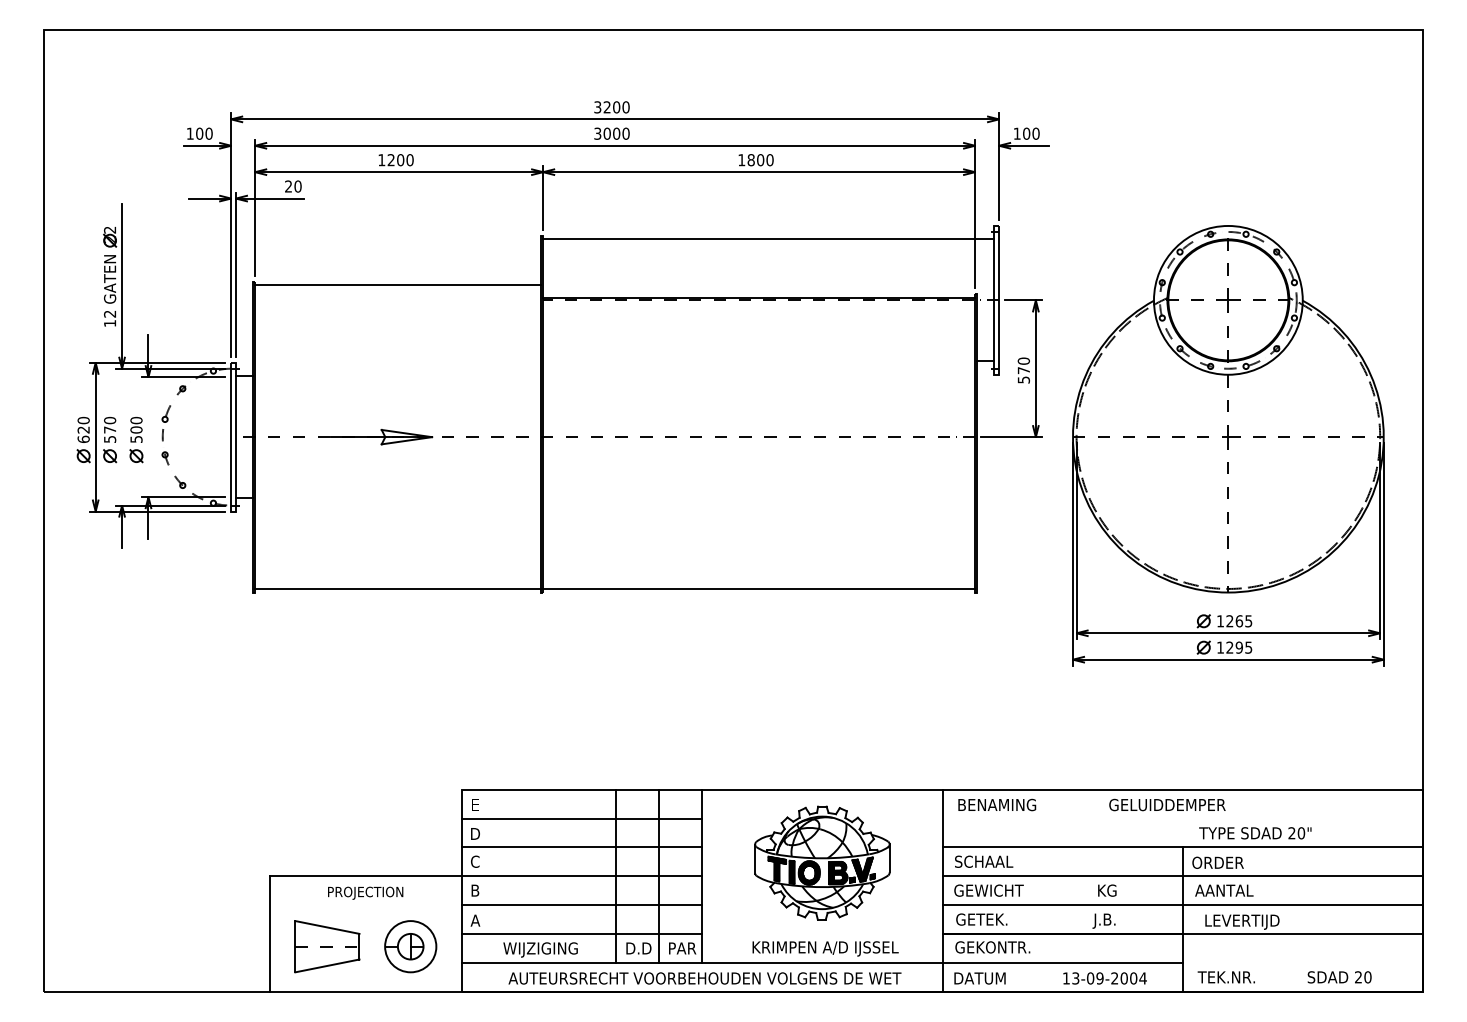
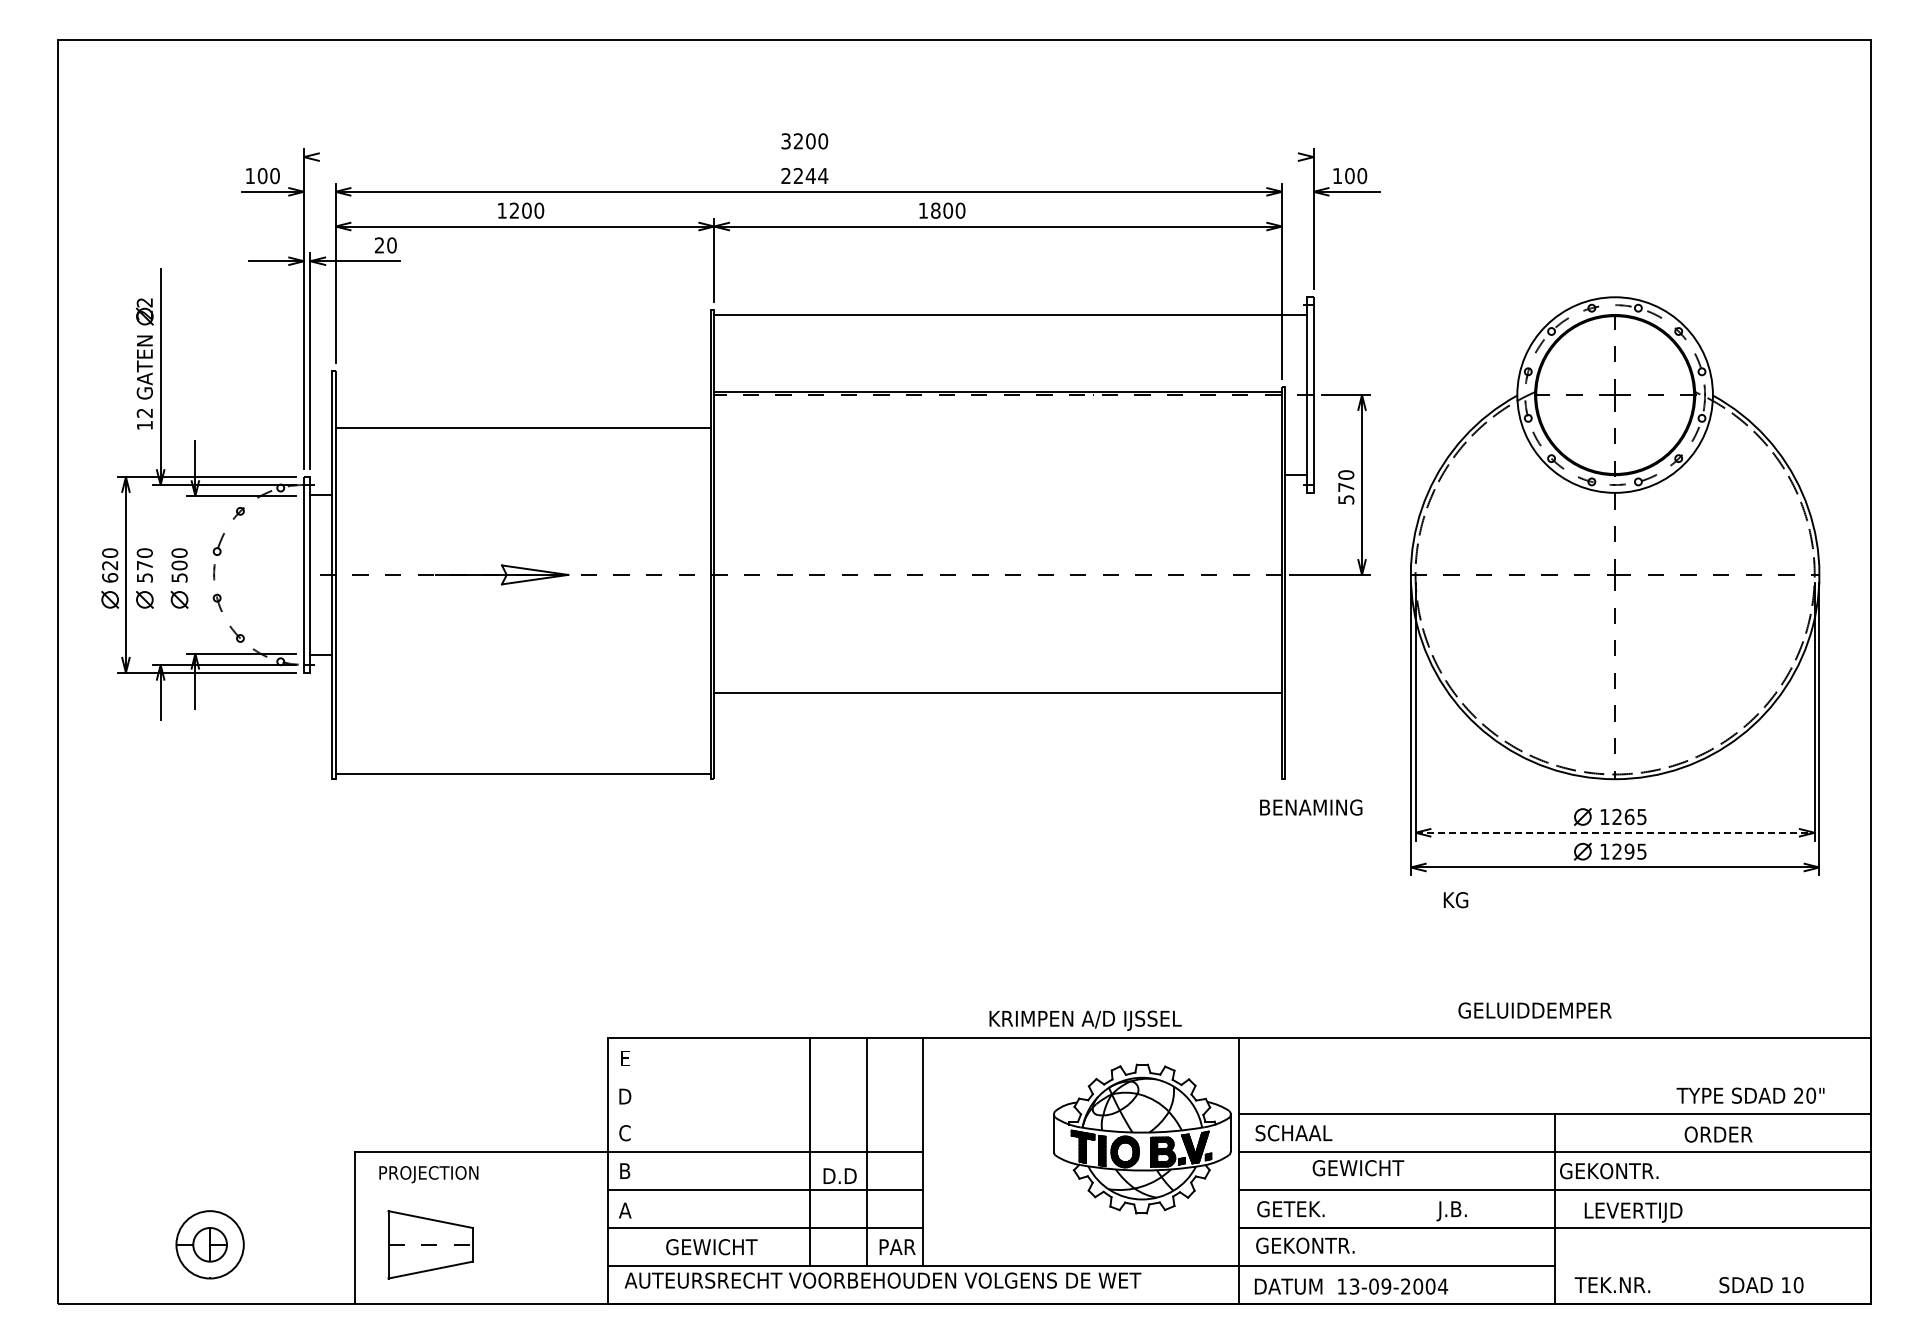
line: (614, 119) -> (808, 157), removed
text: (611, 134) -> (804, 176), 3000 -> 2244
text: (756, 159) -> (942, 210), moved
line: (398, 285) -> (523, 428), moved
line: (759, 588) -> (998, 693), moved
line: (1228, 633) -> (1615, 832), solid -> dashed
text: (997, 804) -> (1311, 807), moved
text: (1167, 804) -> (1534, 1010), moved
line: (582, 818) -> (765, 1076), removed
text: (1255, 833) -> (1750, 1095), moved
line: (582, 847) -> (765, 1114), removed
part: (822, 862) -> (1142, 1138), moved
text: (1218, 862) -> (1718, 1134), moved
text: (989, 890) -> (1358, 1168), moved
text: (1106, 890) -> (1455, 900), moved
text: (1224, 890) -> (1609, 1171), AANTAL -> GEKONTR.
text: (365, 893) -> (428, 1174), moved
part: (410, 946) -> (209, 1244), moved
text: (638, 947) -> (839, 1175), moved
text: (825, 948) -> (1085, 1020), moved
text: (540, 950) -> (710, 1249), WIJZIGING -> GEWICHT
text: (1357, 976) -> (1785, 1284), 20 -> 10
text: (704, 978) -> (882, 1280), moved
text: (1105, 978) -> (1393, 1286), moved

